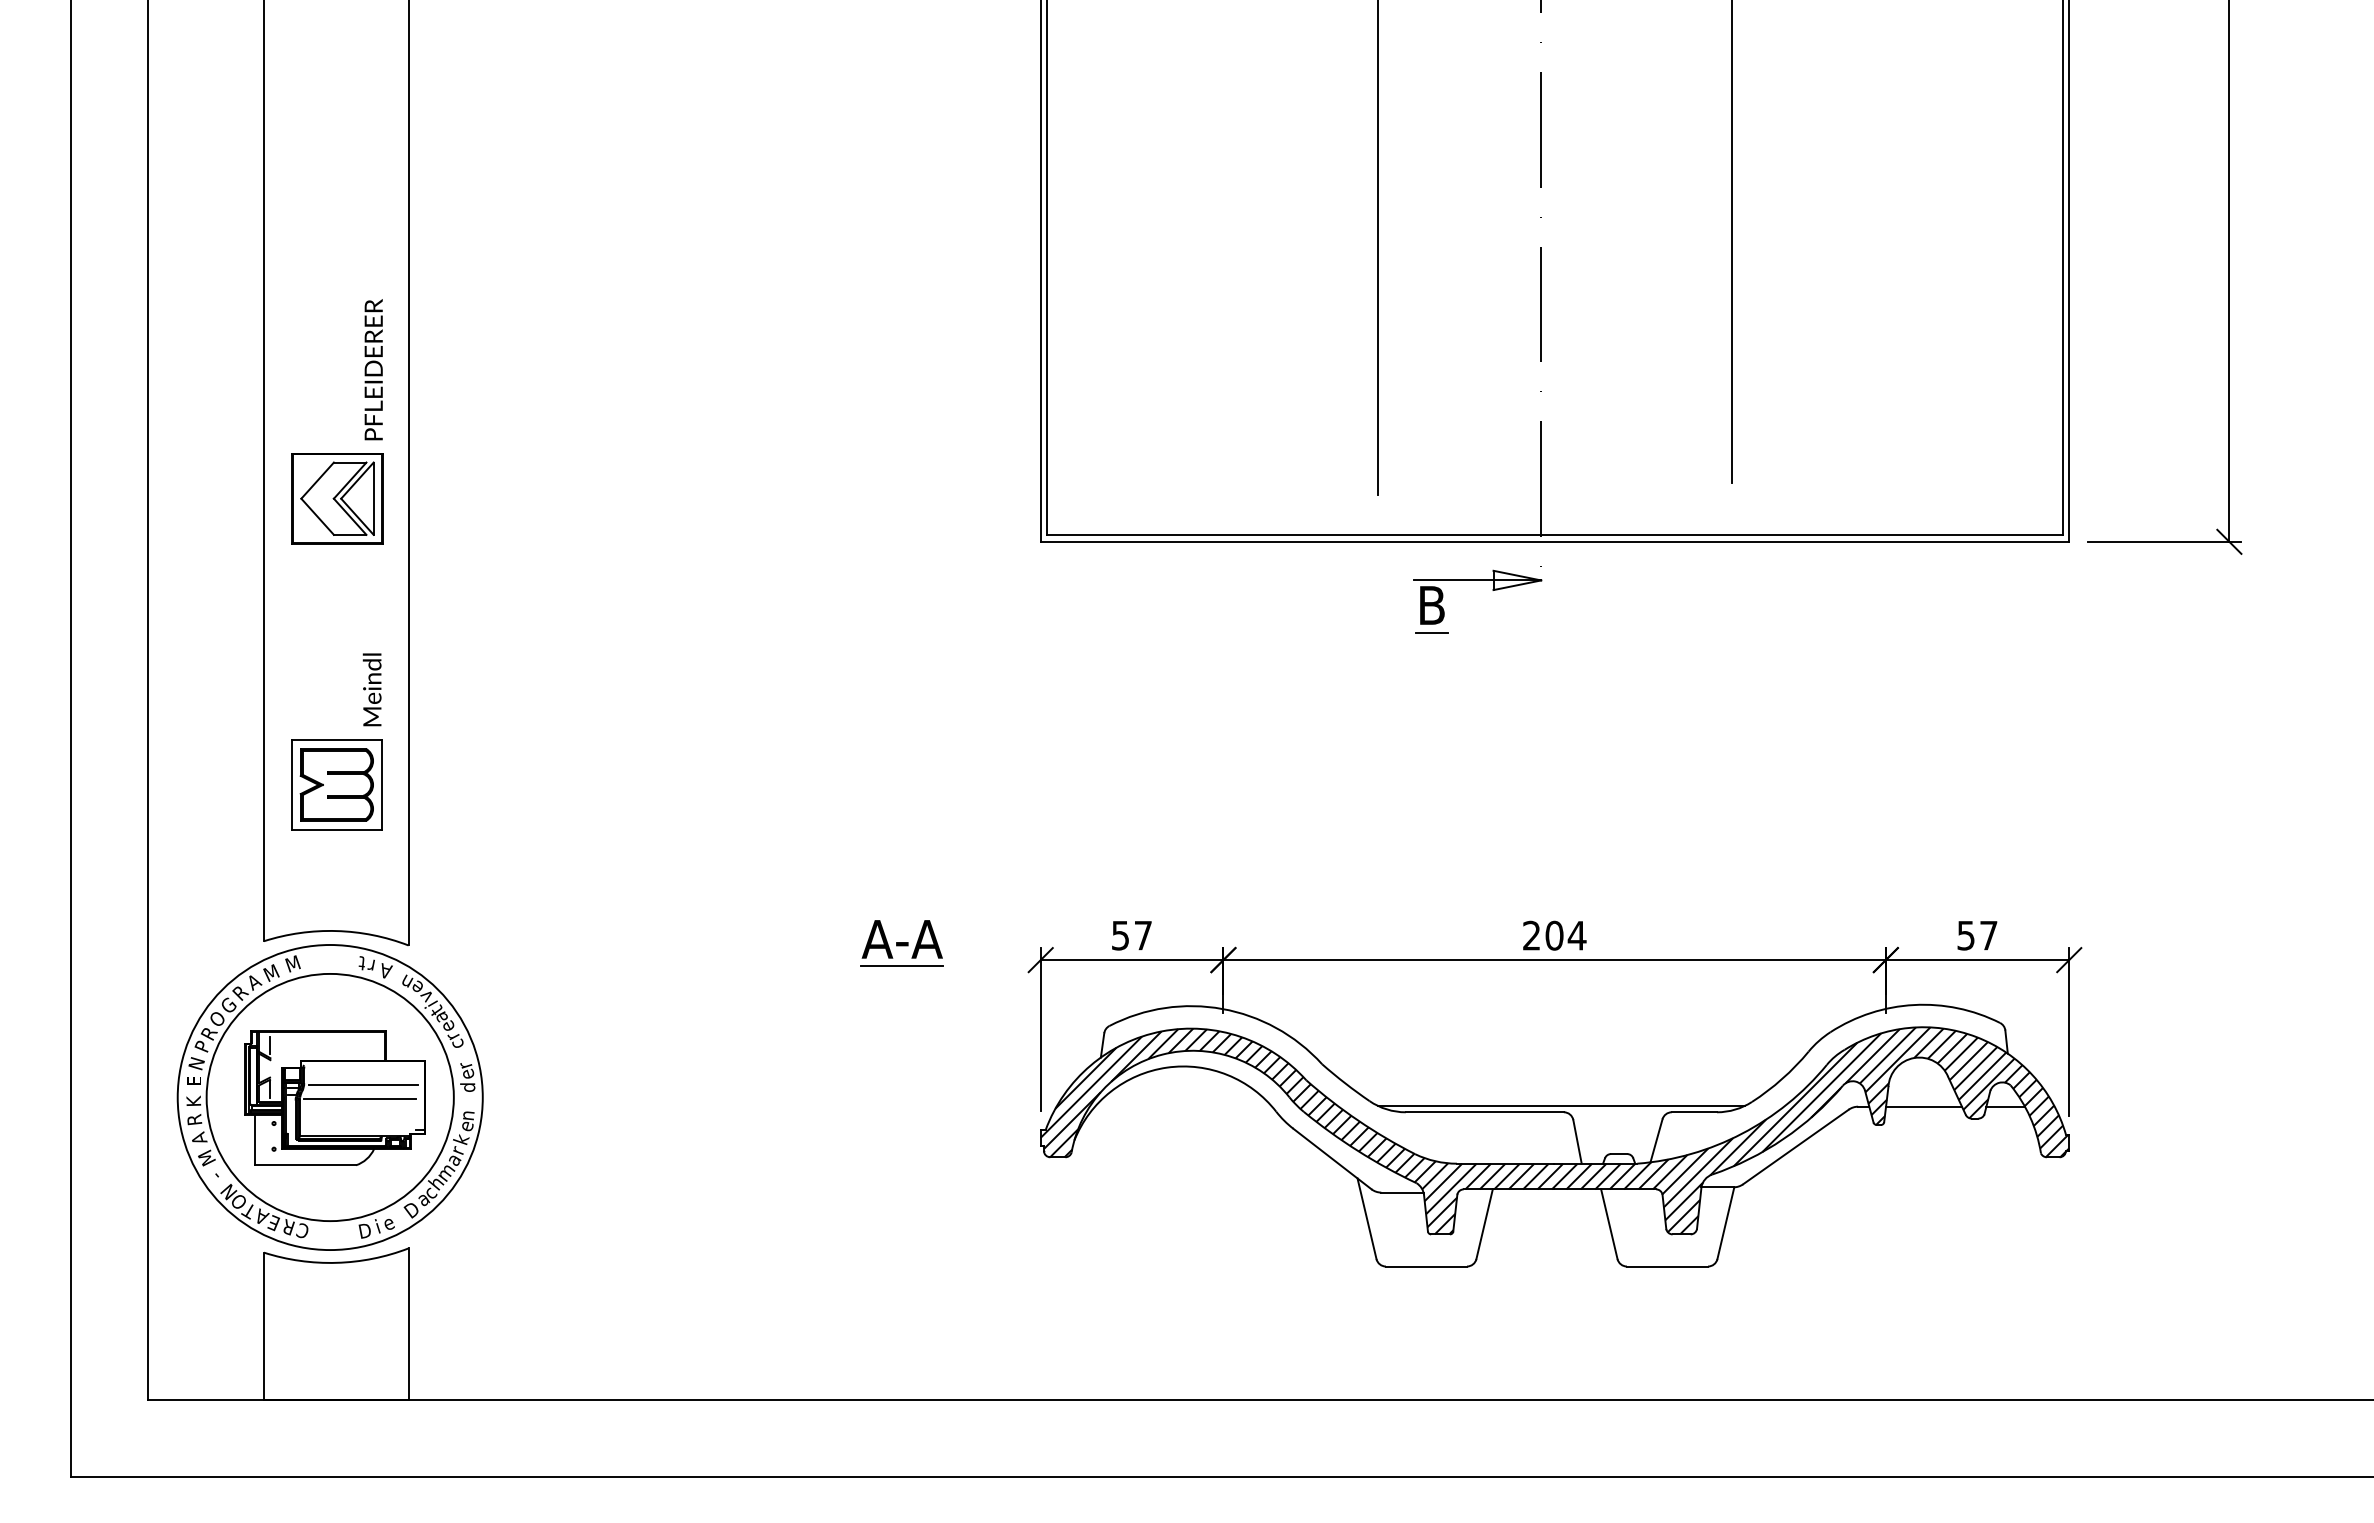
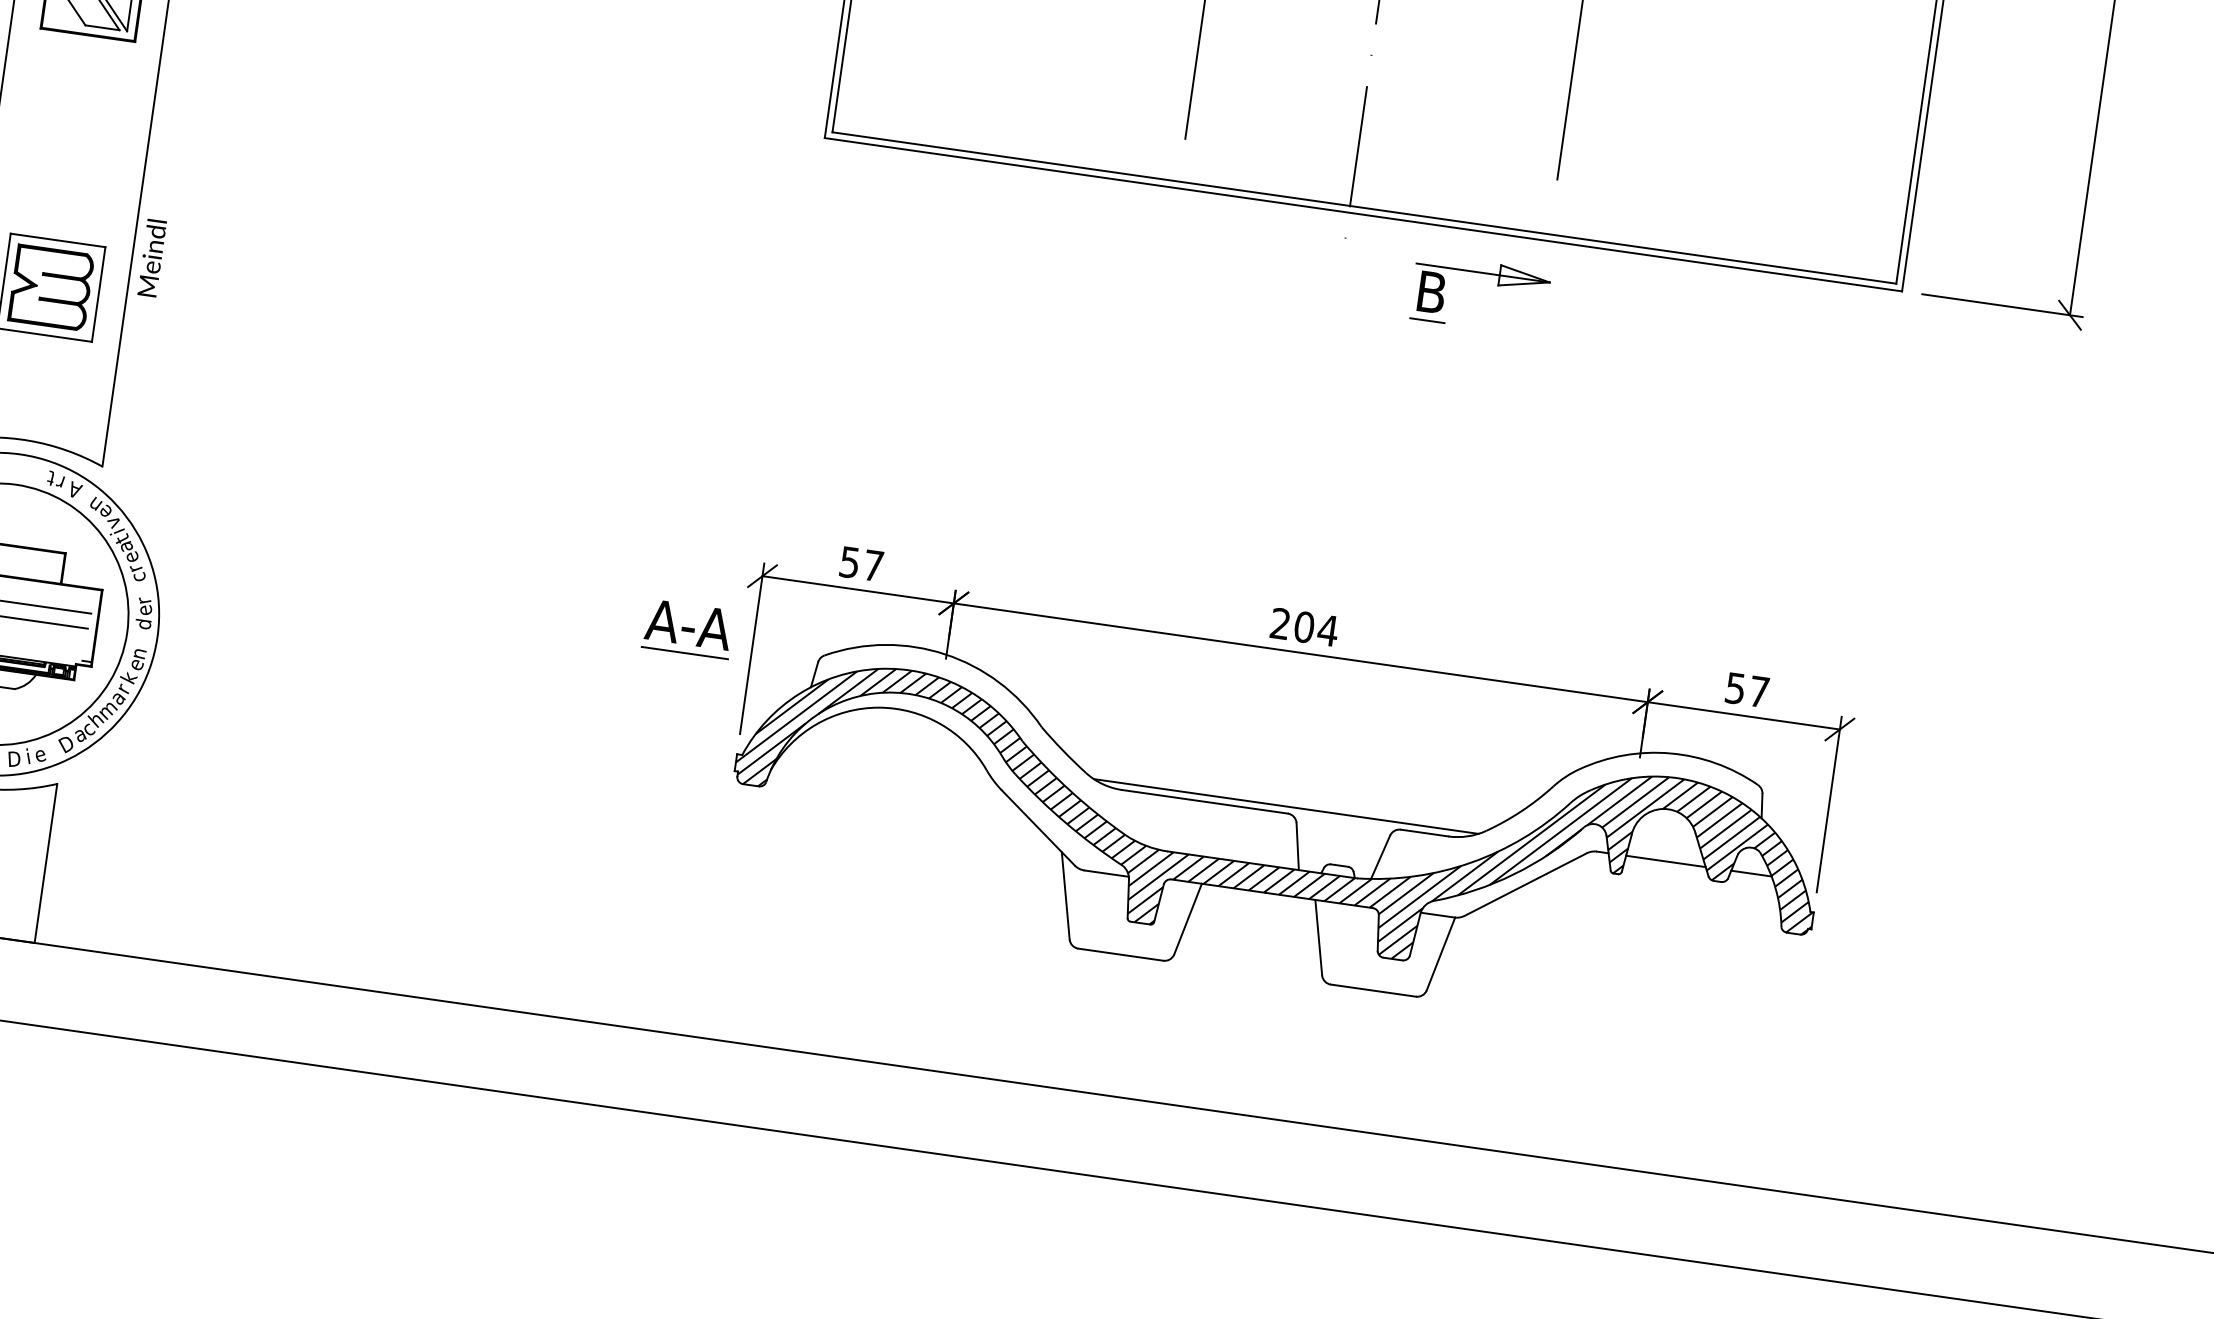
part: (1492, 590) -> (1497, 285), moved
text: (371, 689) -> (151, 257), moved
part: (901, 943) -> (687, 628), moved

